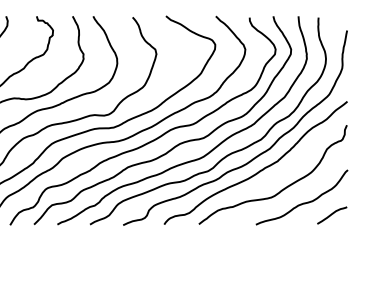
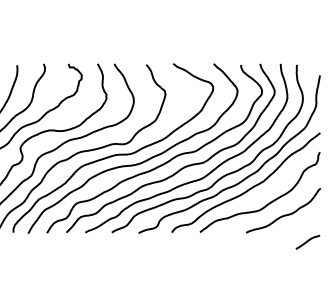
curve: (331, 214) -> (307, 241), moved

